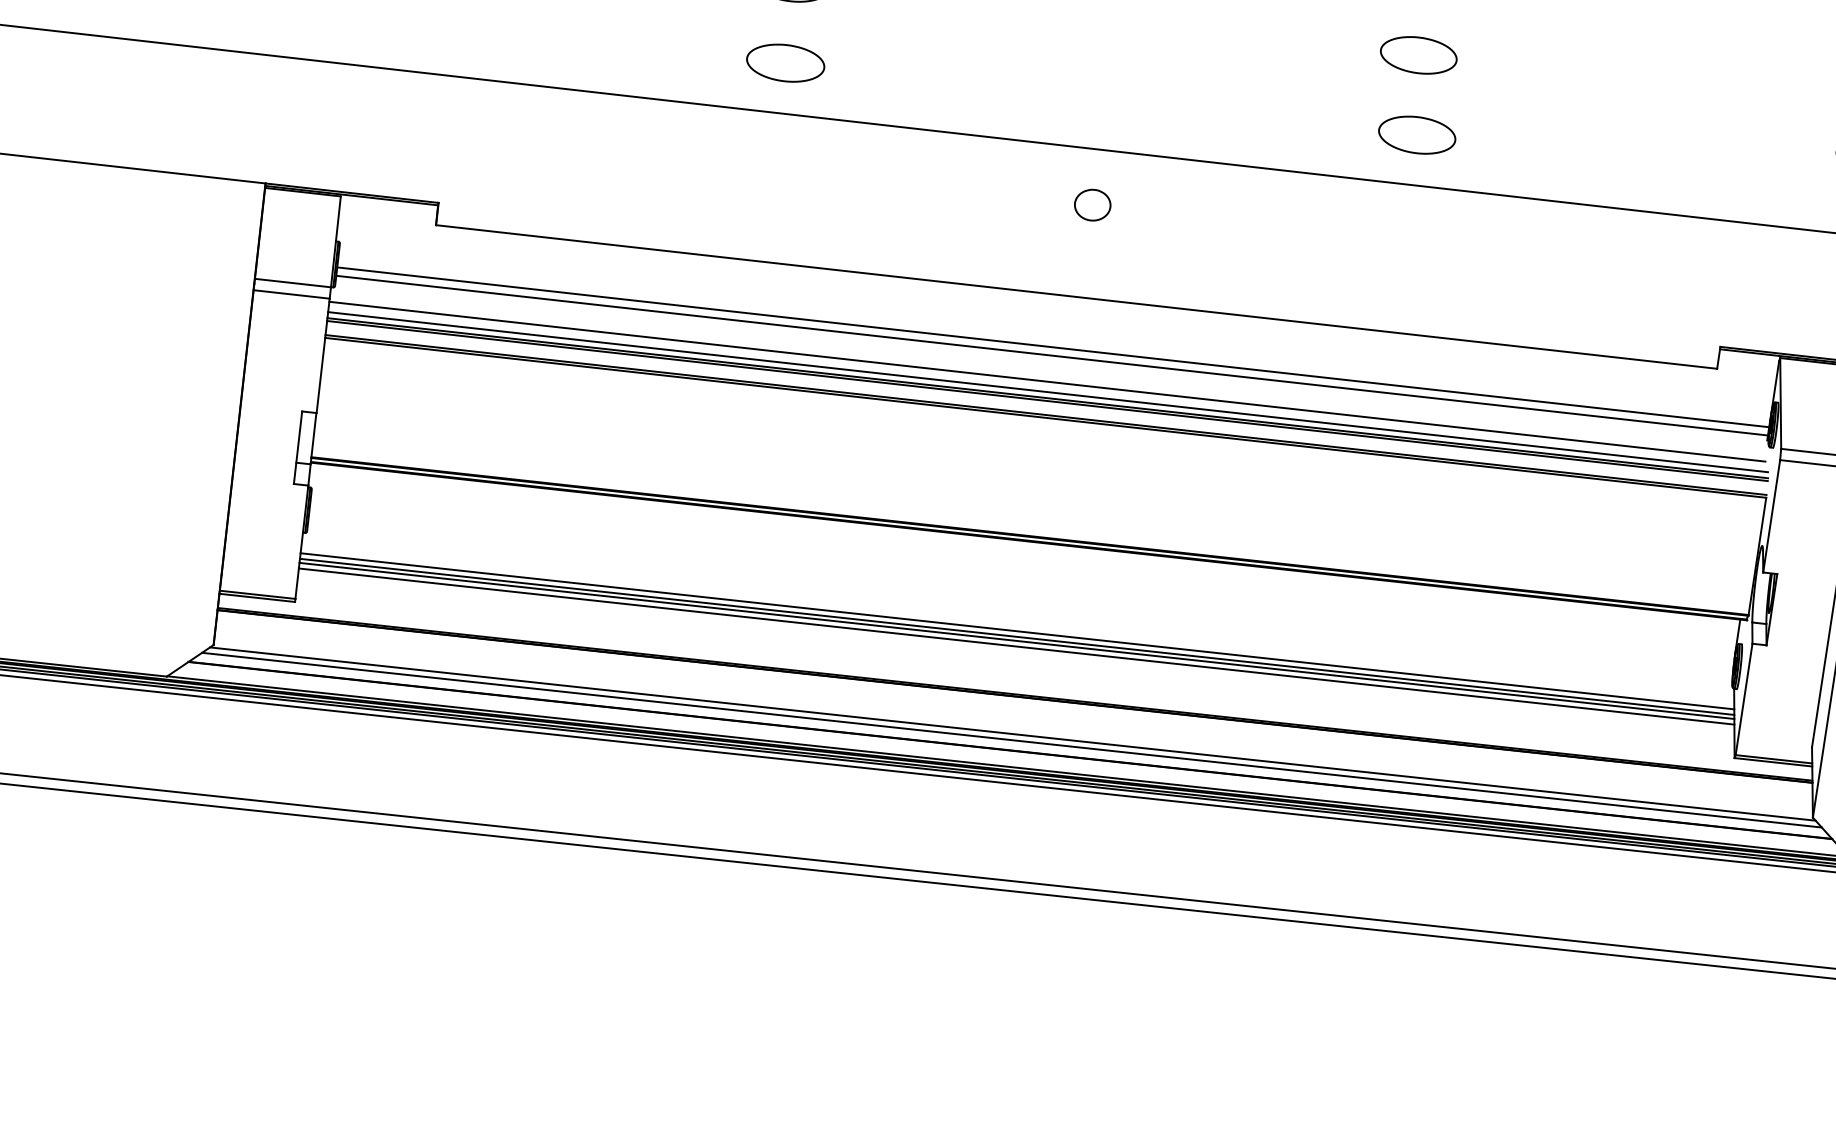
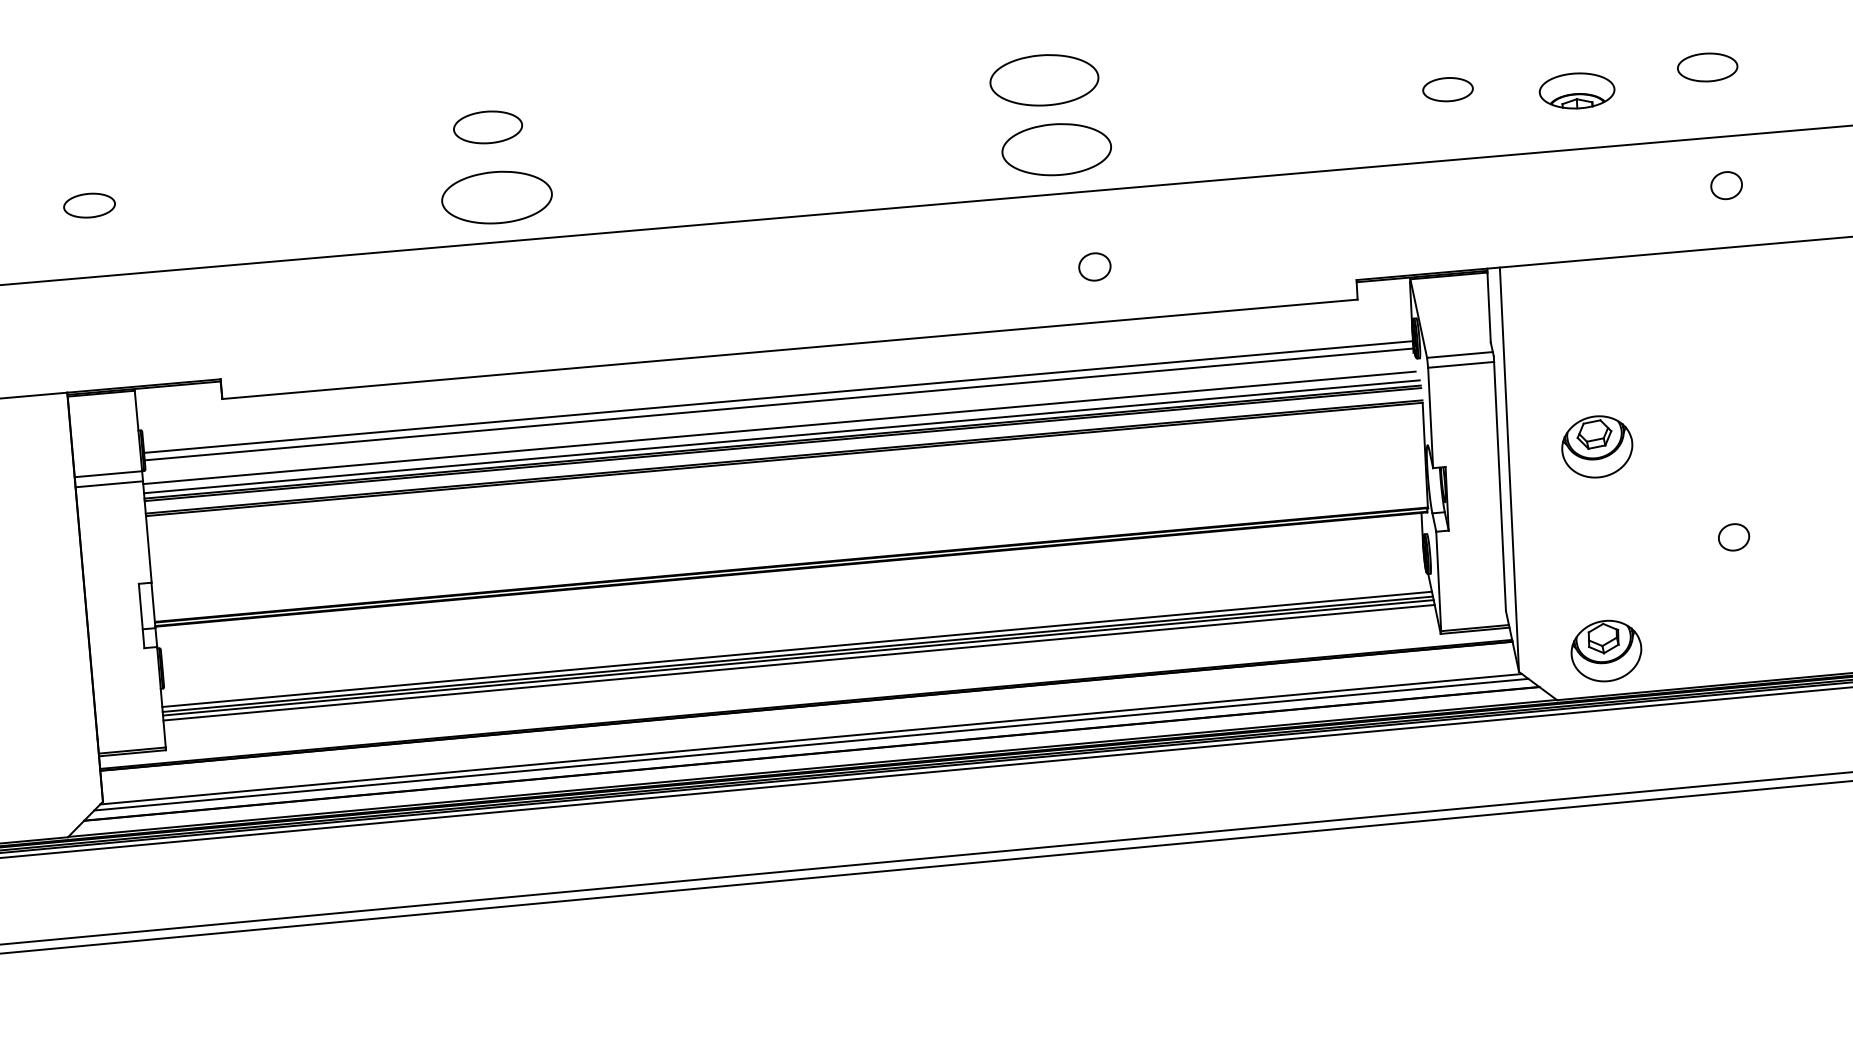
part: (1418, 54) -> (1043, 79), size x1.6
part: (785, 62) -> (496, 197), size x1.6
part: (1416, 134) -> (1056, 149), size x1.6
part: (1092, 204) -> (1094, 266), moved

